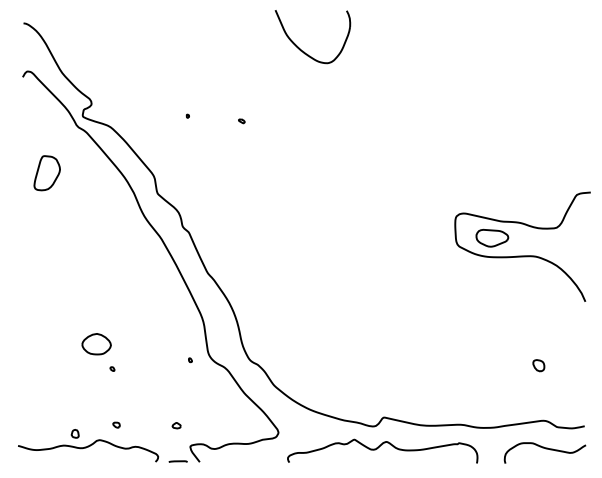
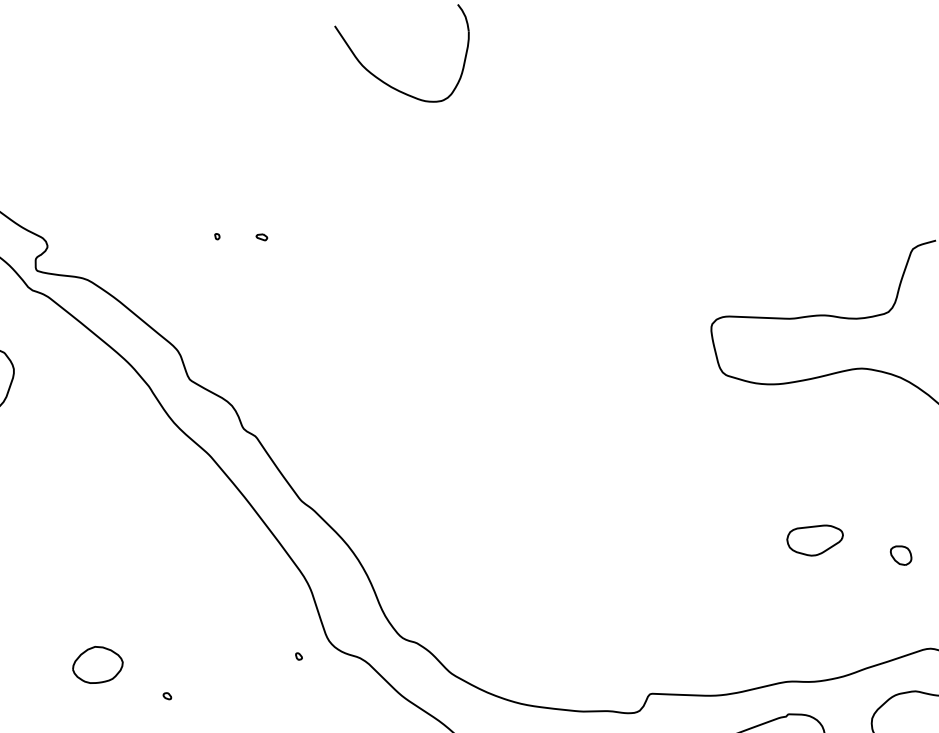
part: (241, 121) -> (261, 237), moved
part: (492, 237) -> (815, 538), moved
part: (96, 344) -> (97, 665), moved

